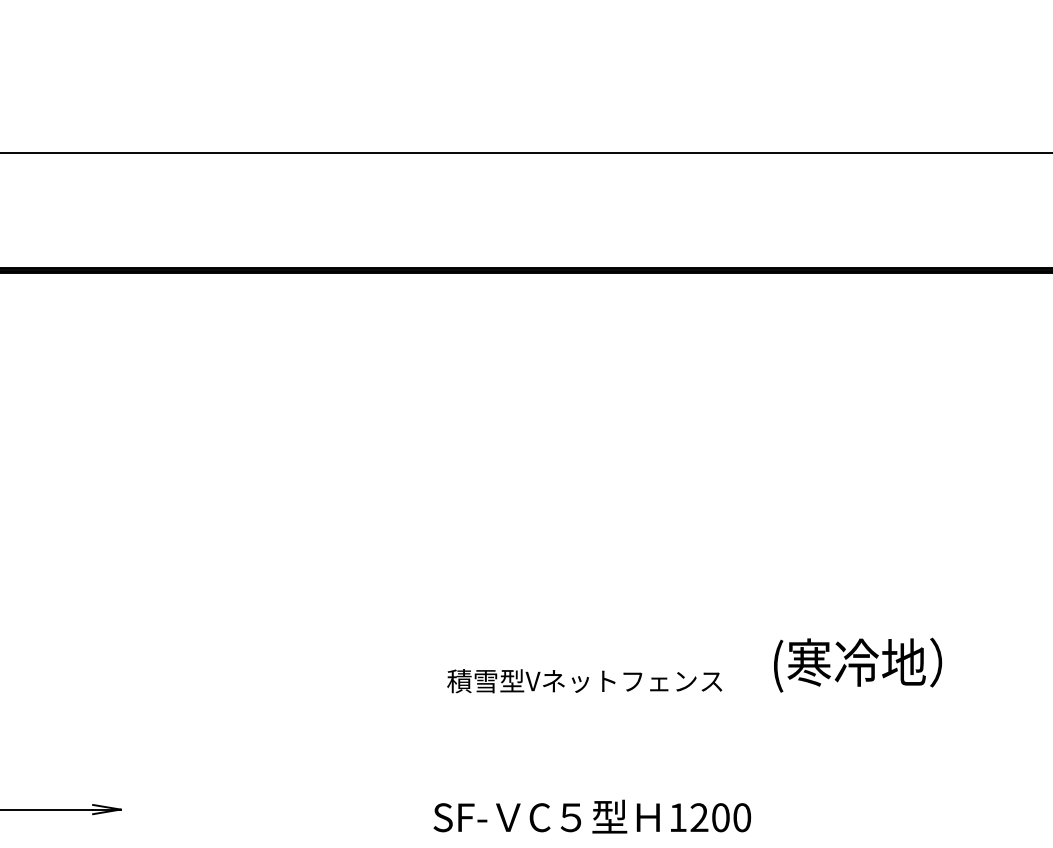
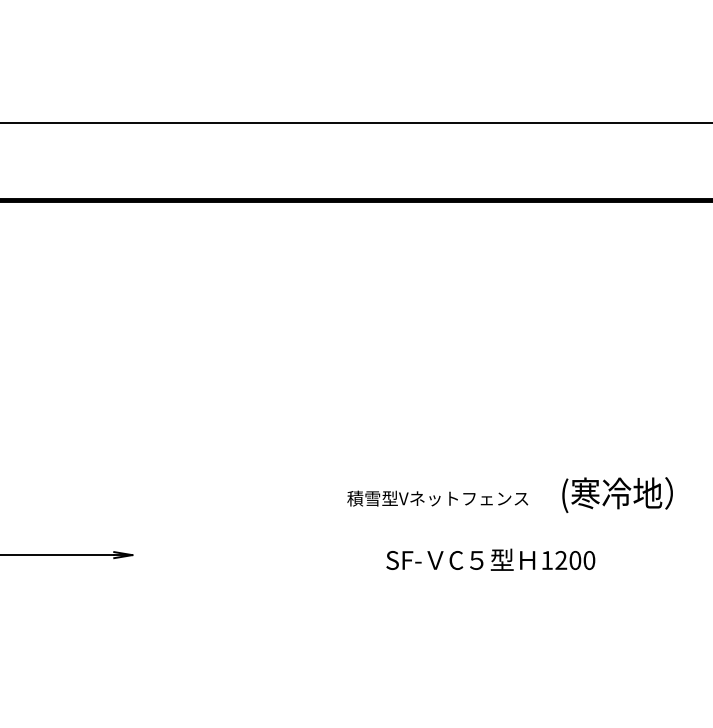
text: (857, 664) -> (617, 494), moved
text: (584, 680) -> (437, 498), moved
text: (591, 816) -> (490, 559), moved

